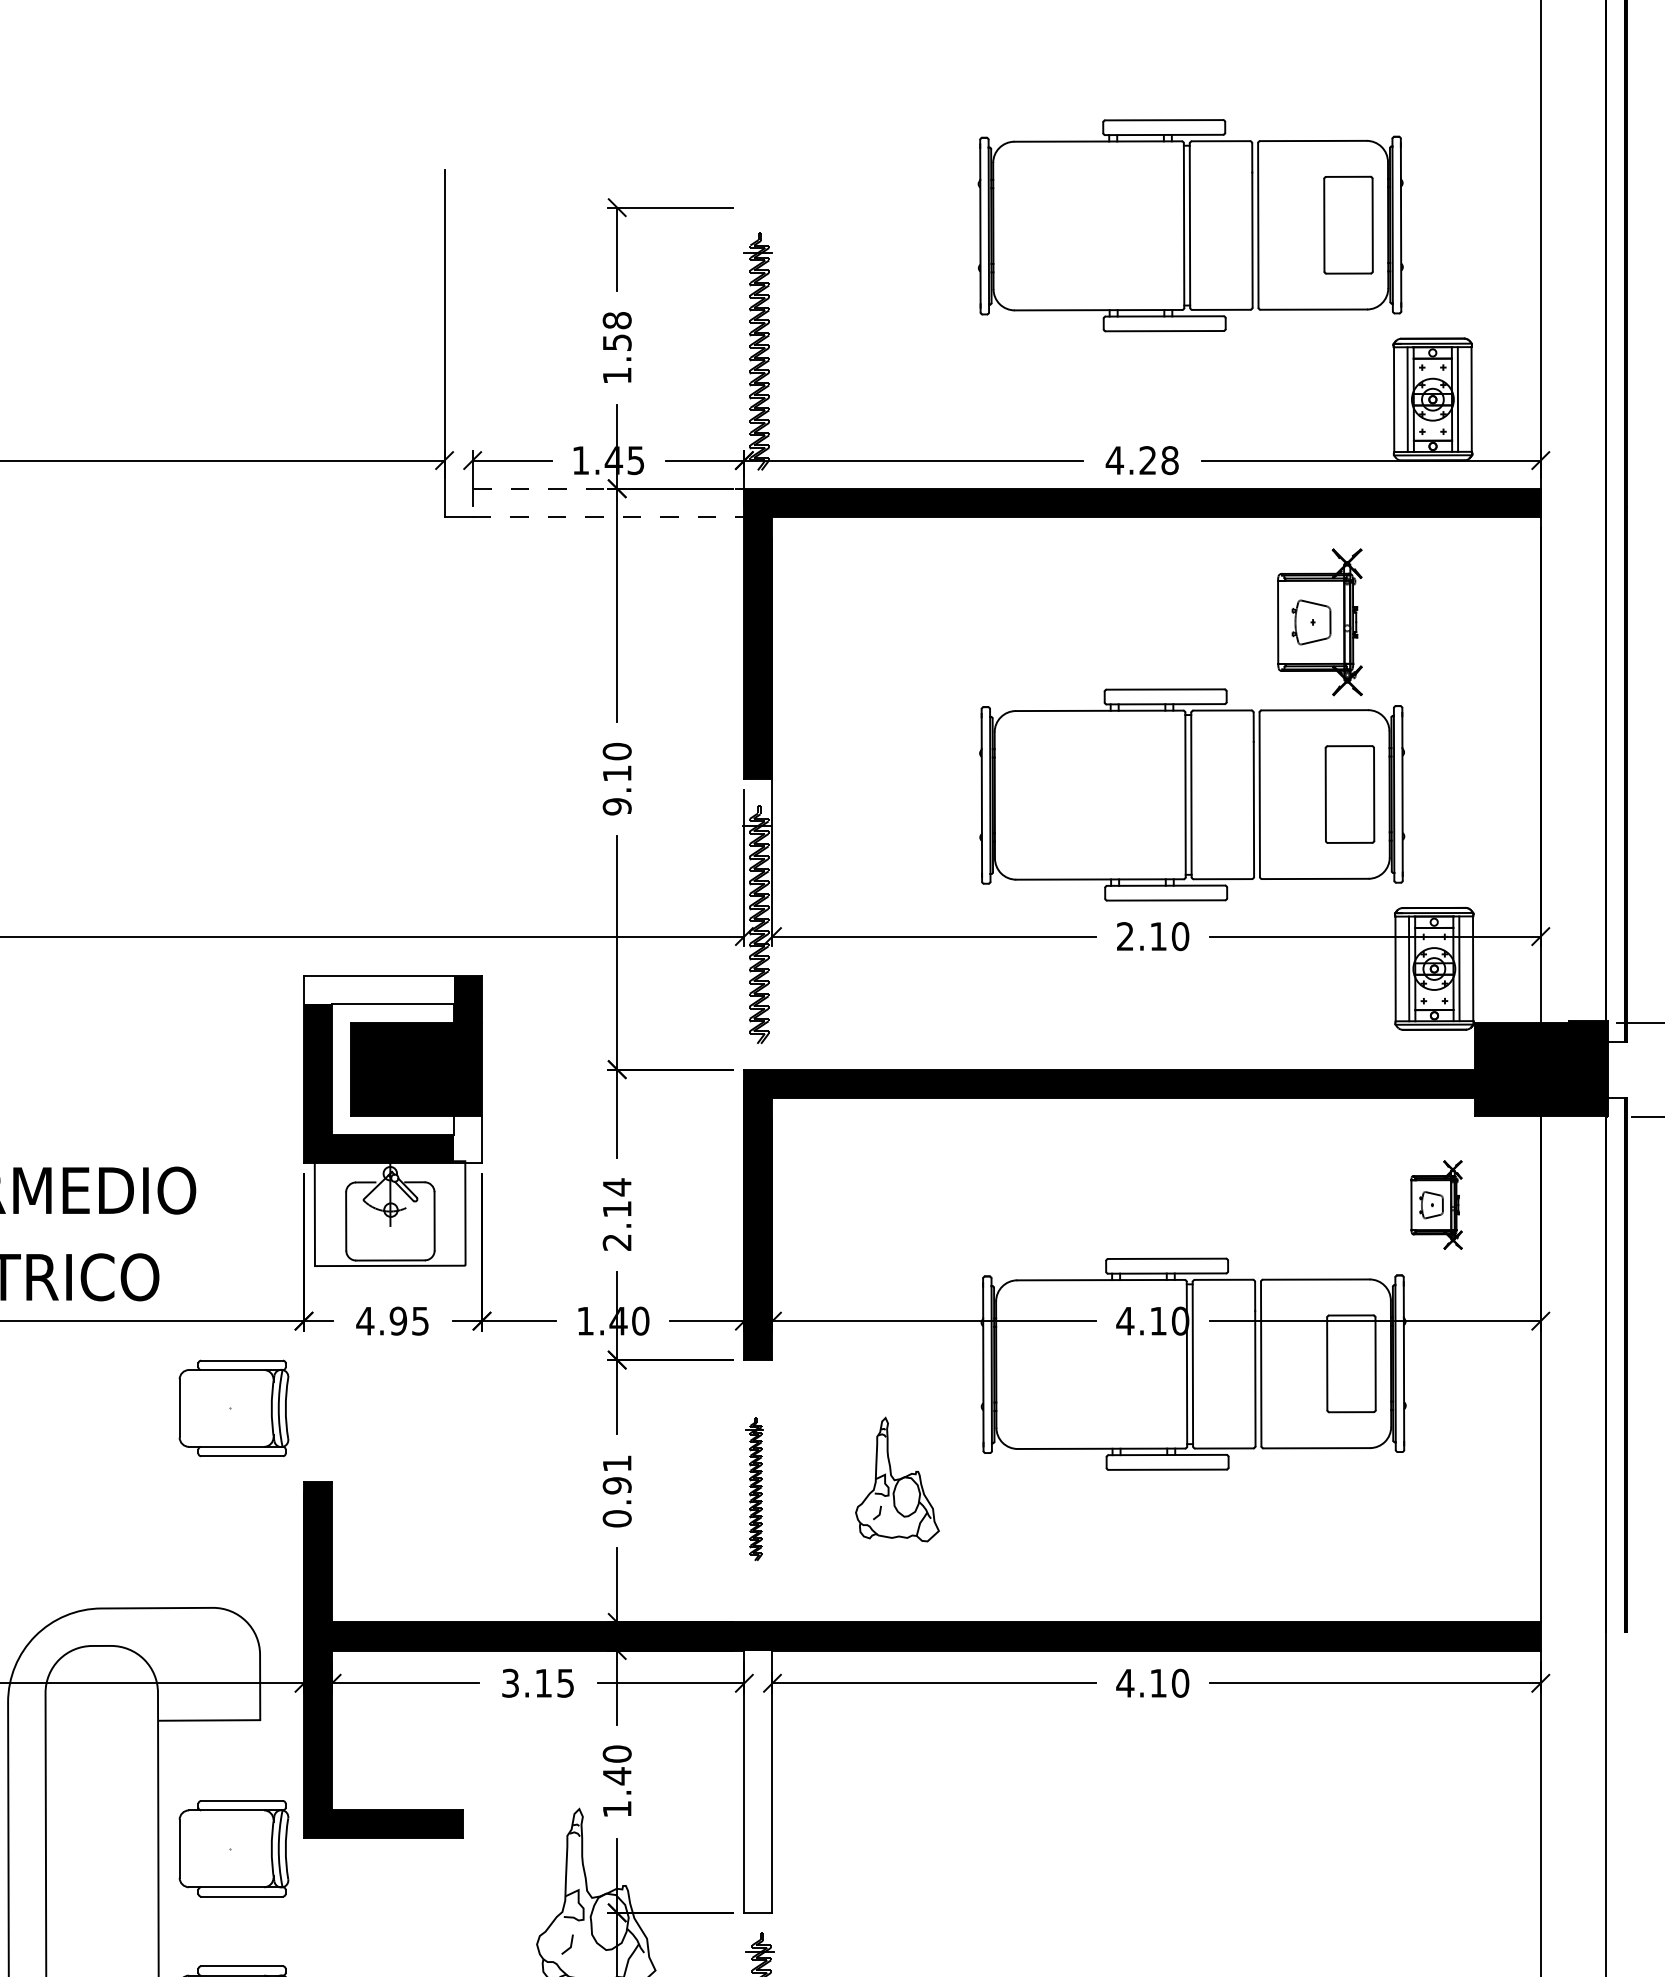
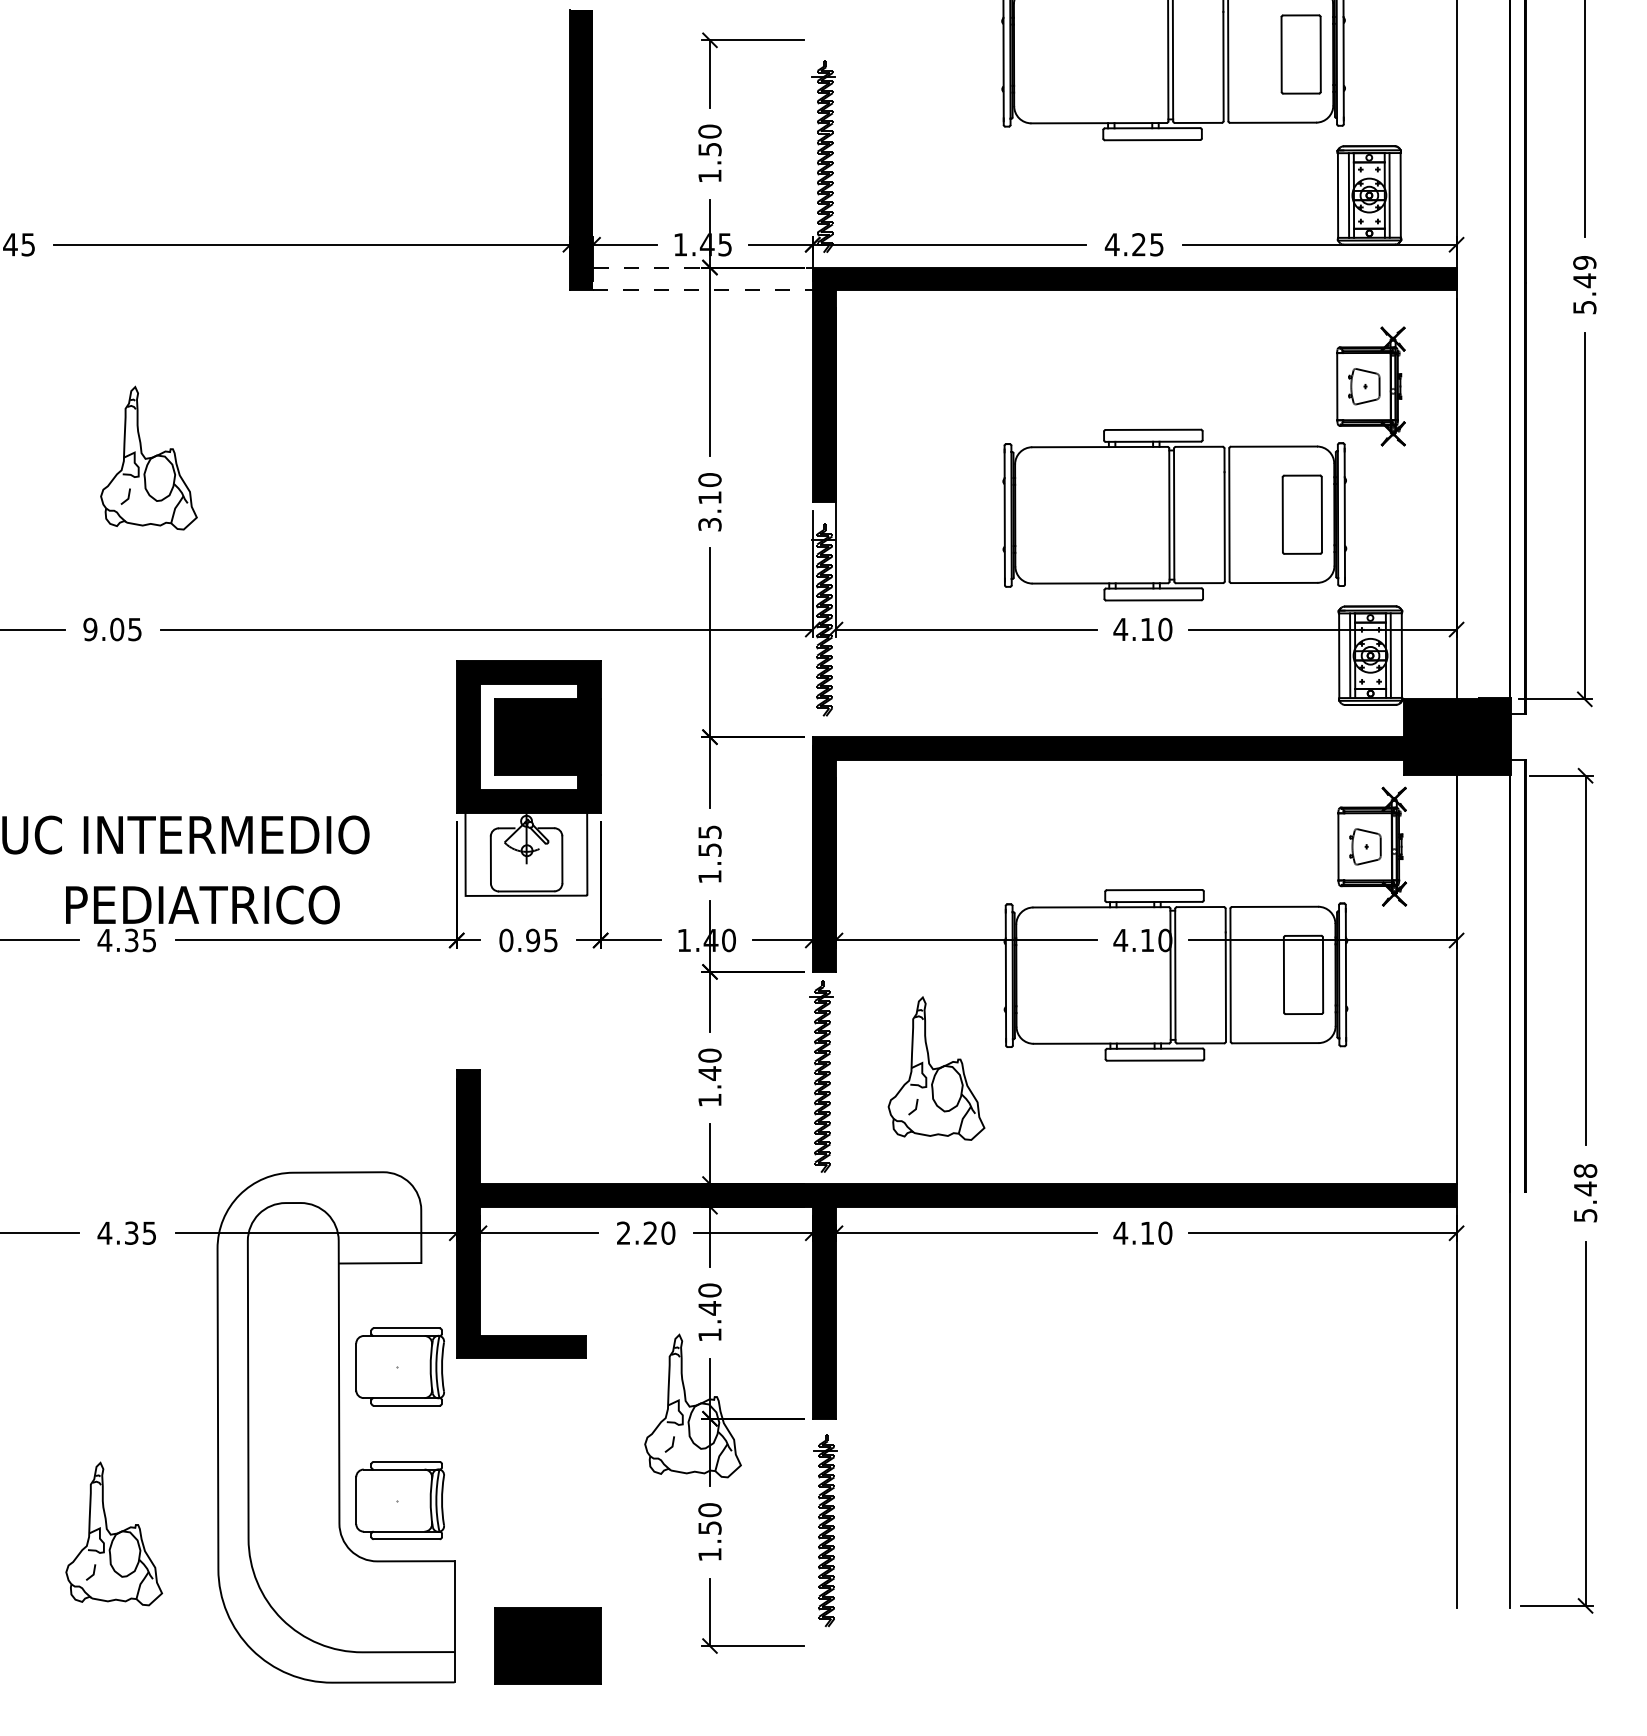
text: (616, 320) -> (709, 131), 1.58 -> 1.50
fill: (458, 343) -> (581, 150), added
text: (1169, 460) -> (1156, 244), 4.28 -> 4.25
part: (1319, 622) -> (1370, 386), moved
text: (616, 806) -> (709, 524), 9.10 -> 3.10
text: (1125, 935) -> (1120, 628), 2.10 -> 4.10
fill: (377, 989) -> (516, 672), added
fill: (466, 1139) -> (588, 793), added
part: (1436, 1204) -> (1372, 846), size x1.67
text: (616, 1213) -> (709, 853), 2.14 -> 1.55
text: (365, 1321) -> (506, 940), 4.95 -> 0.95
part: (233, 1407) -> (399, 1010), removed
part: (897, 1479) -> (936, 1068), size x1.43
part: (755, 1489) -> (821, 1076), size x1.67
text: (616, 1490) -> (709, 1077), 0.91 -> 1.40
text: (538, 1682) -> (646, 1232), 3.15 -> 2.20
fill: (757, 1781) -> (823, 1312), added

